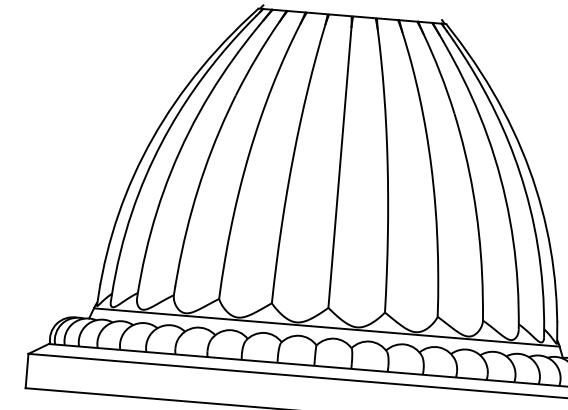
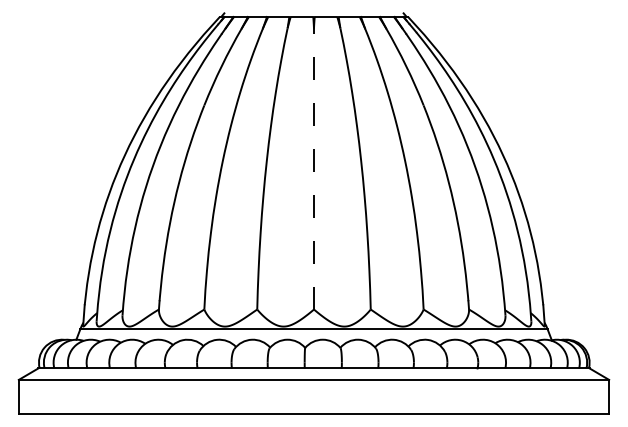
line: (339, 167) -> (313, 168), solid -> dashed

